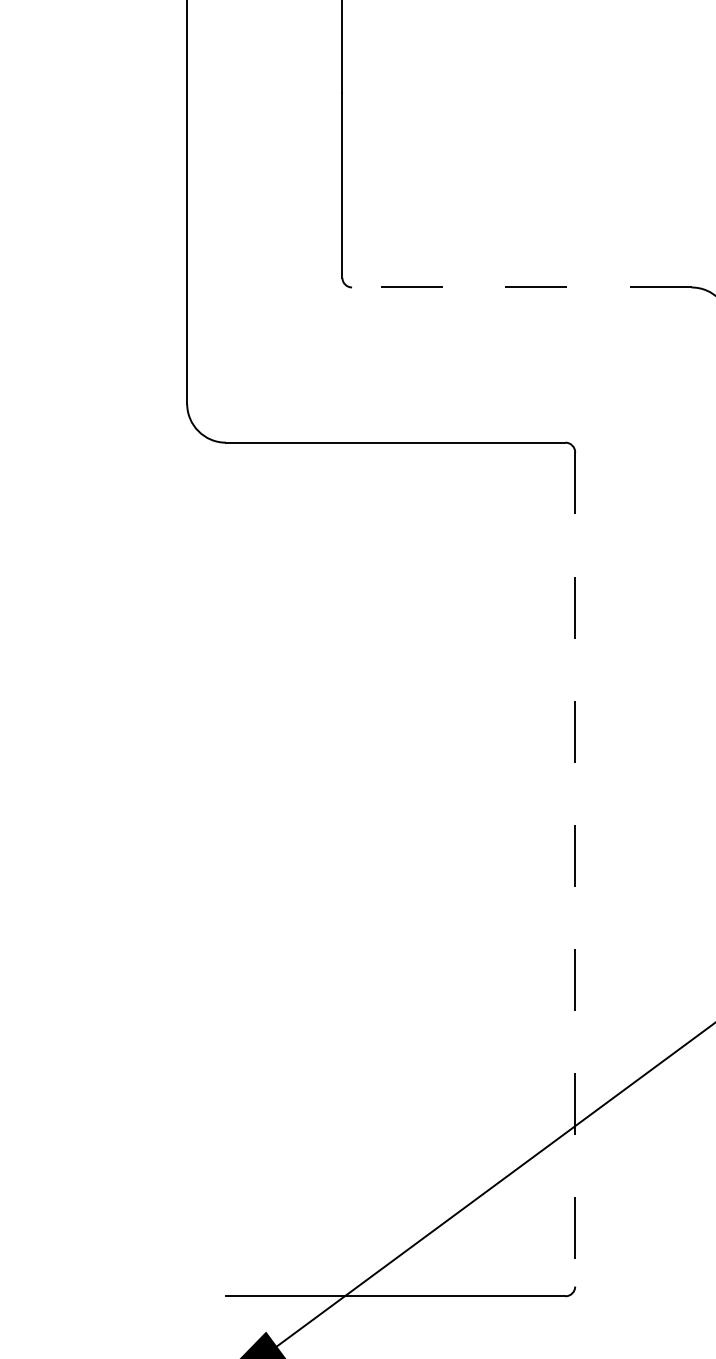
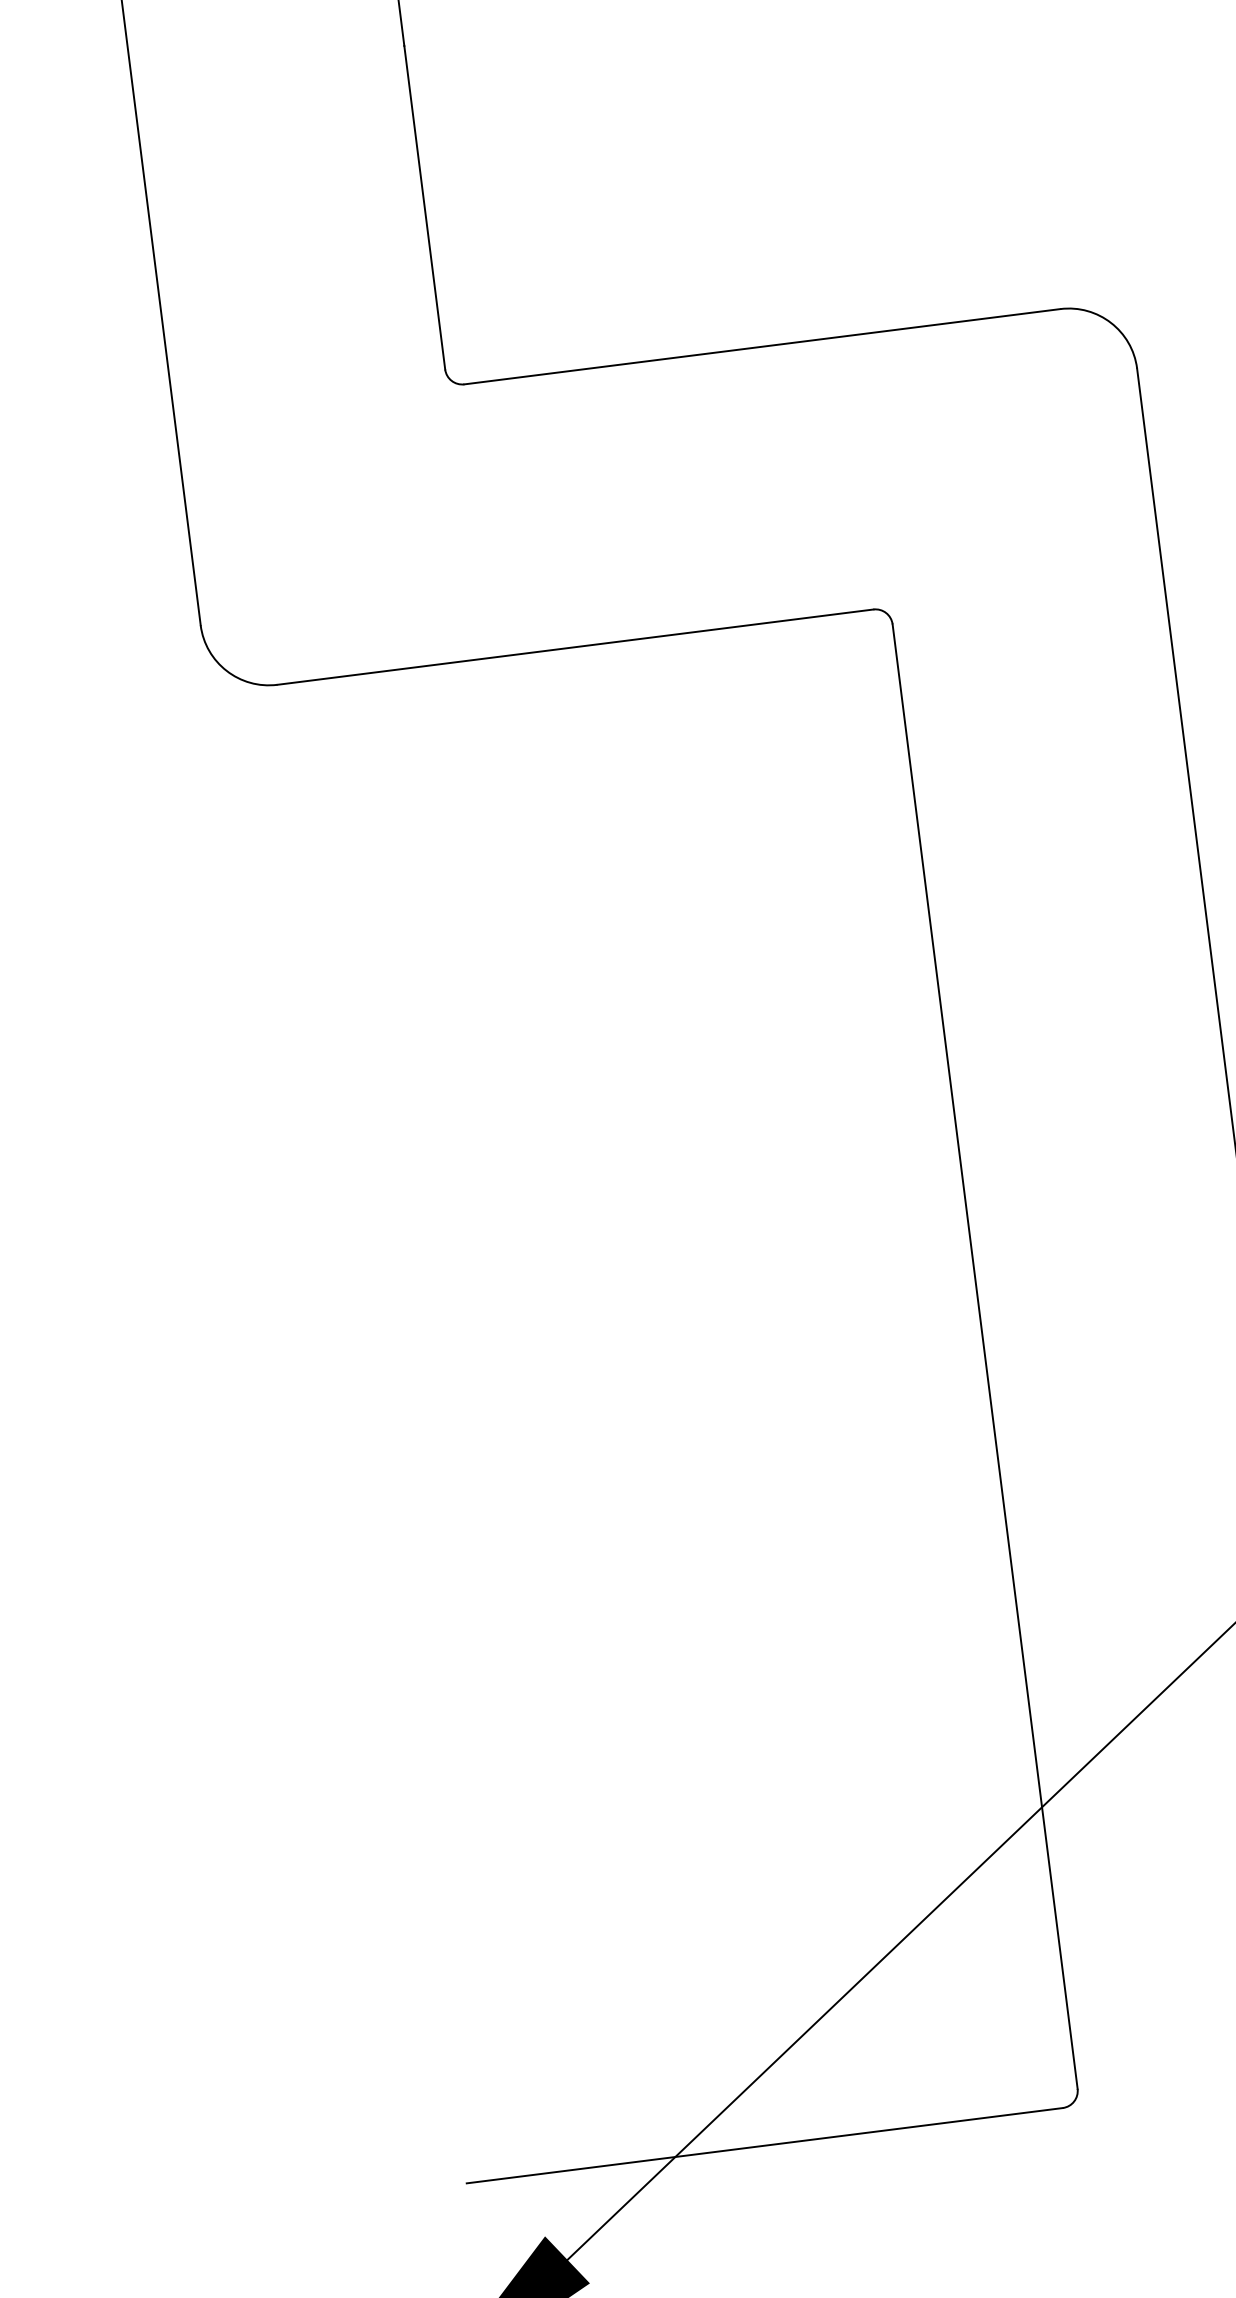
line: (521, 287) -> (761, 346), dashed -> solid
line: (575, 869) -> (985, 1356), dashed -> solid

